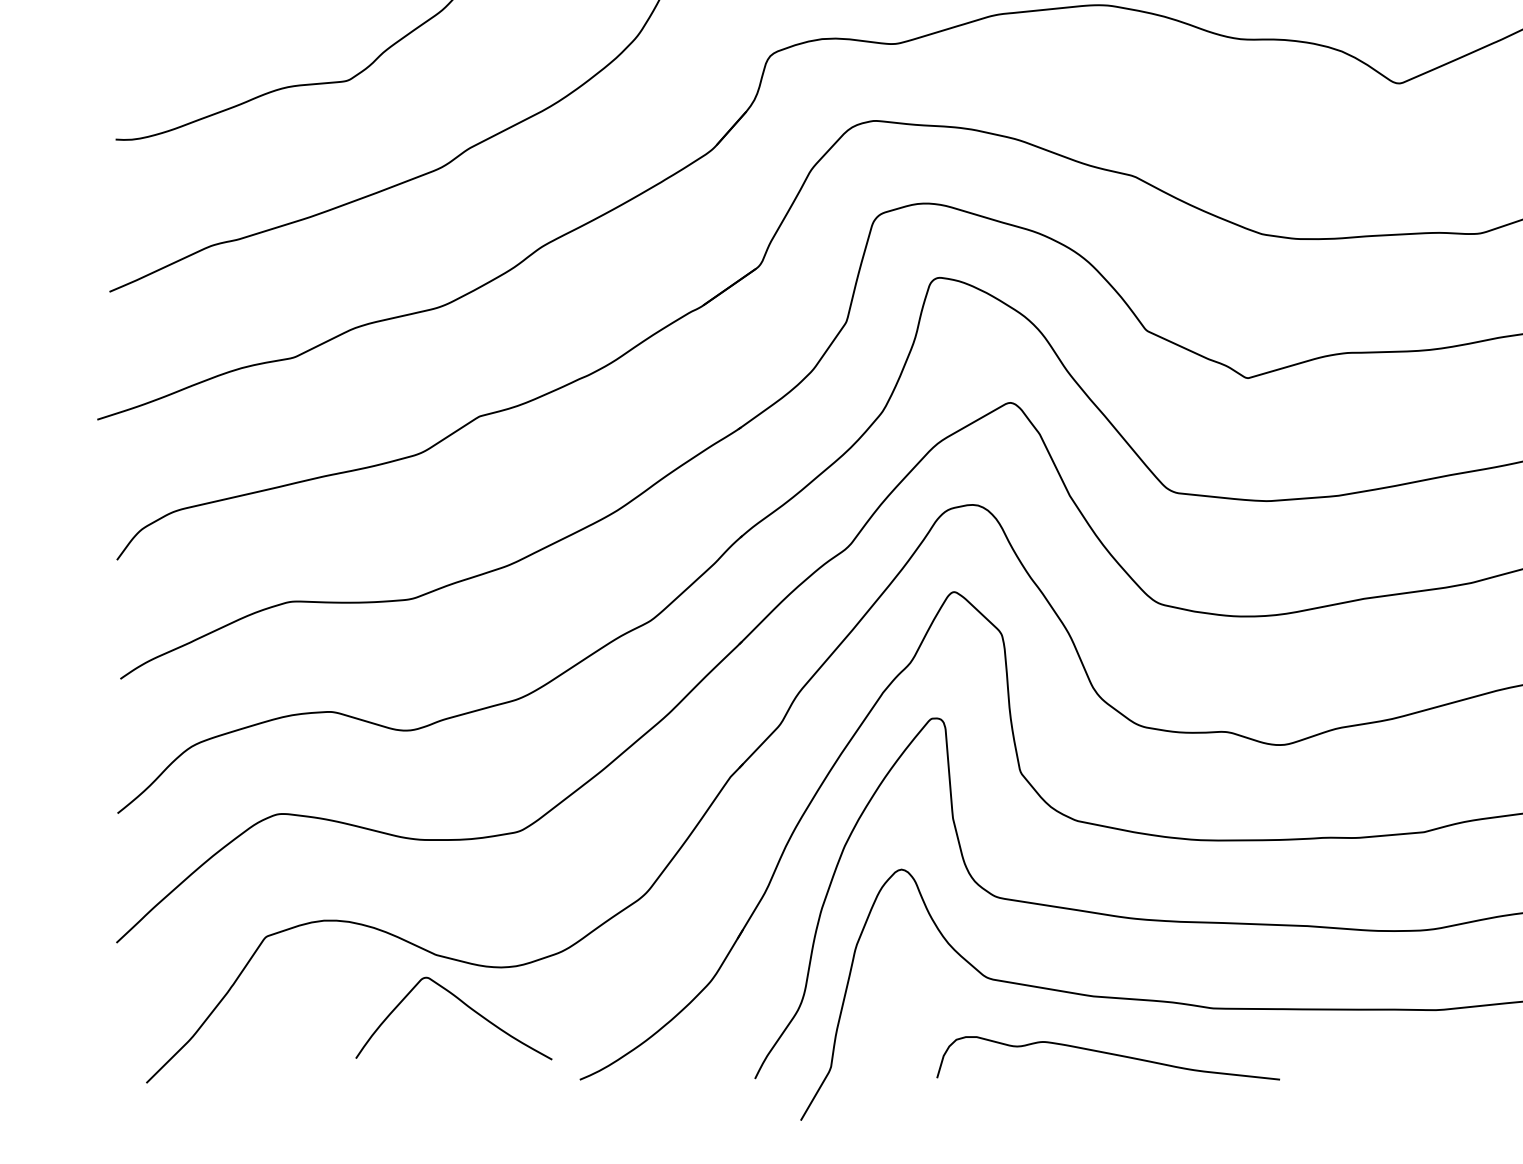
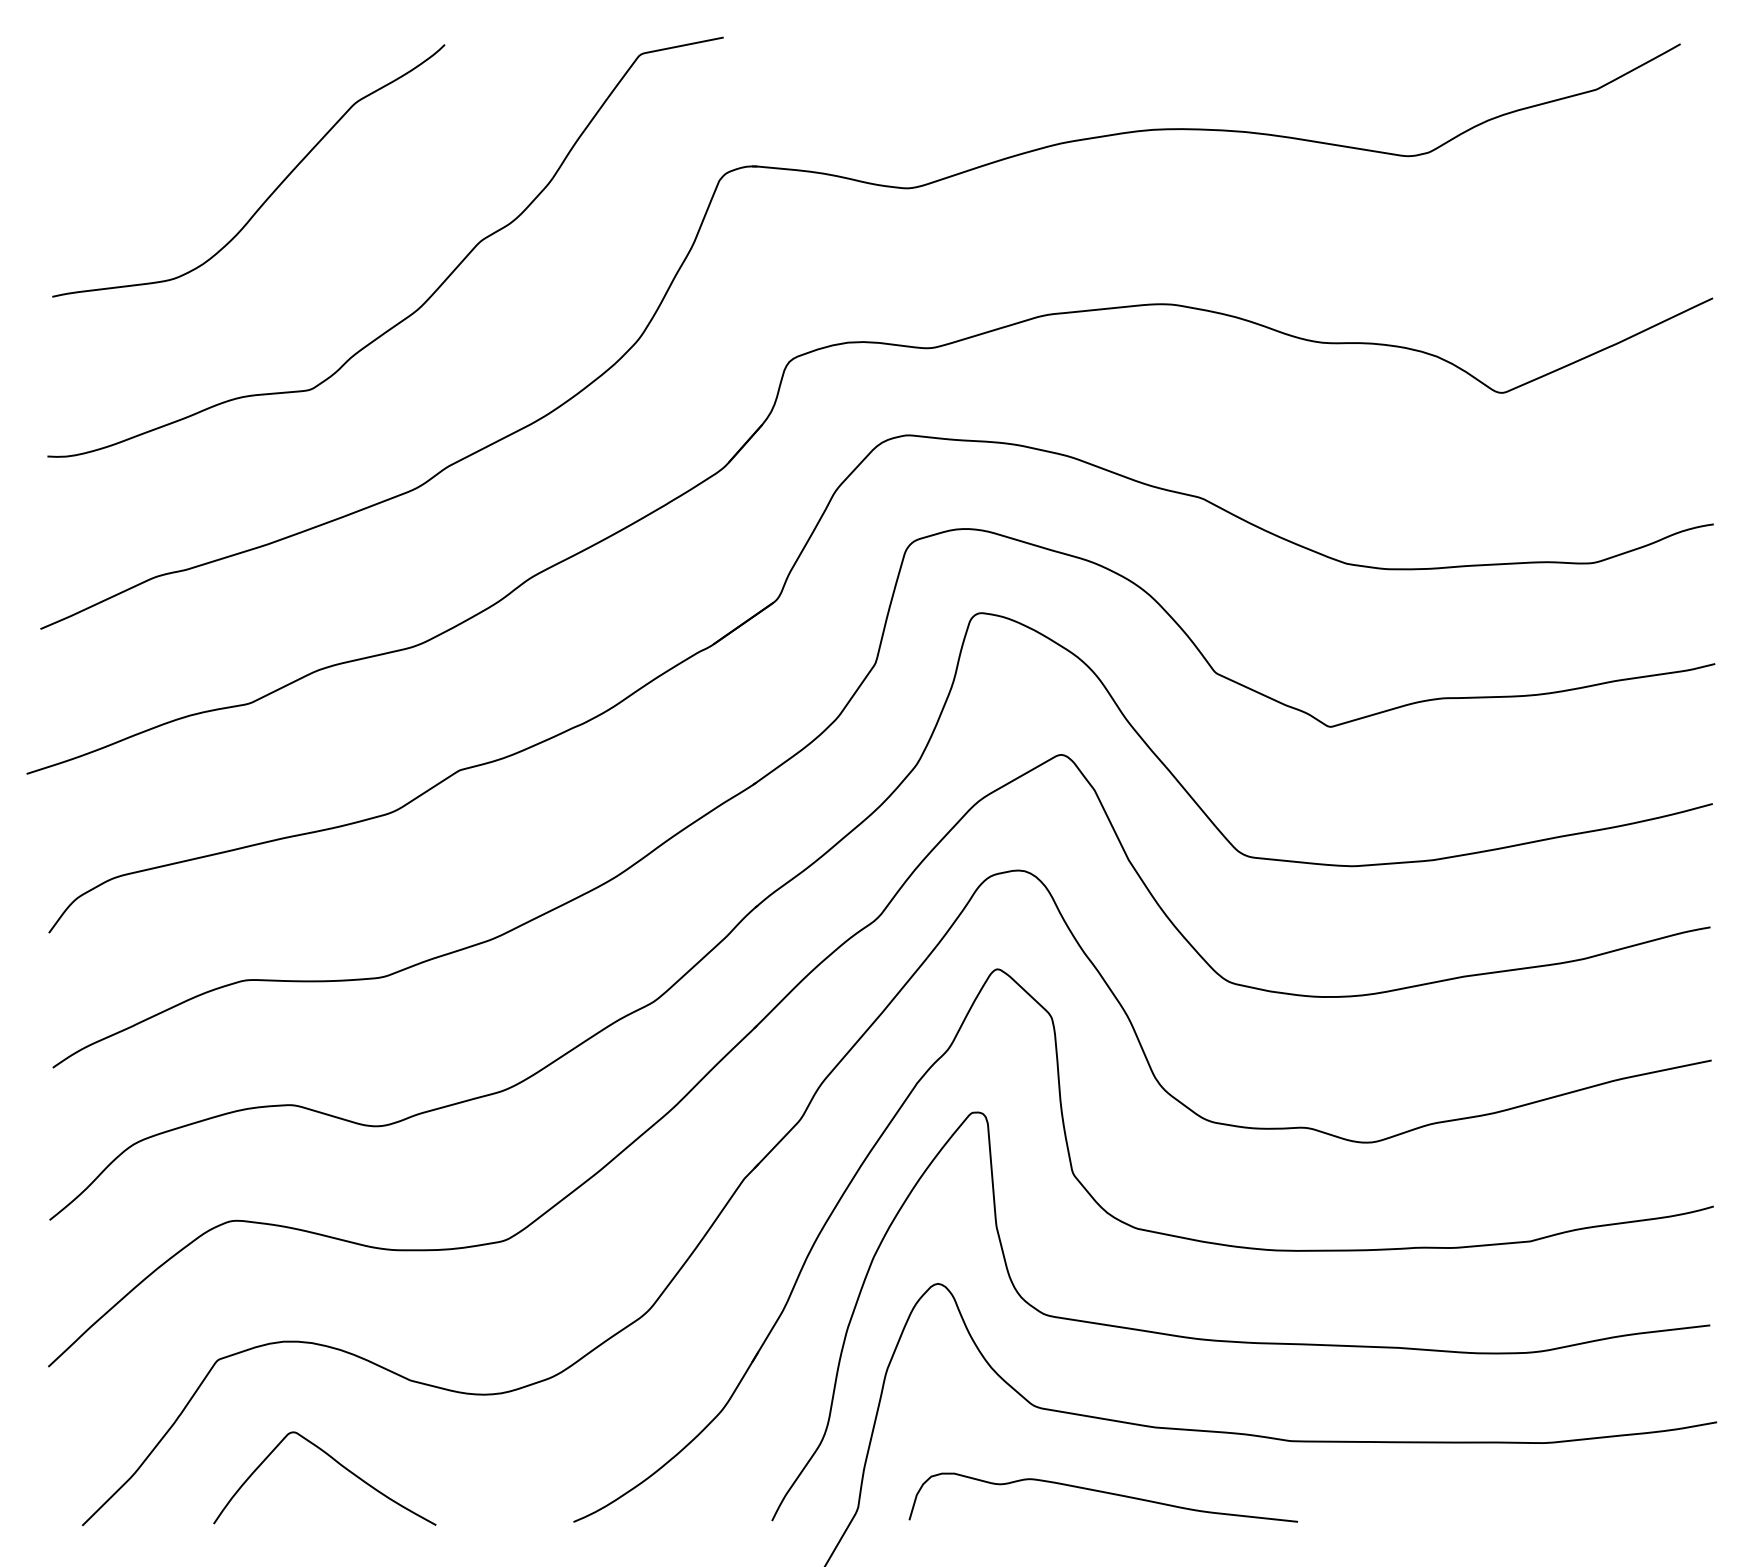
curve: (466, 1006) -> (338, 1464), moved
curve: (1109, 1054) -> (1104, 1493), moved

